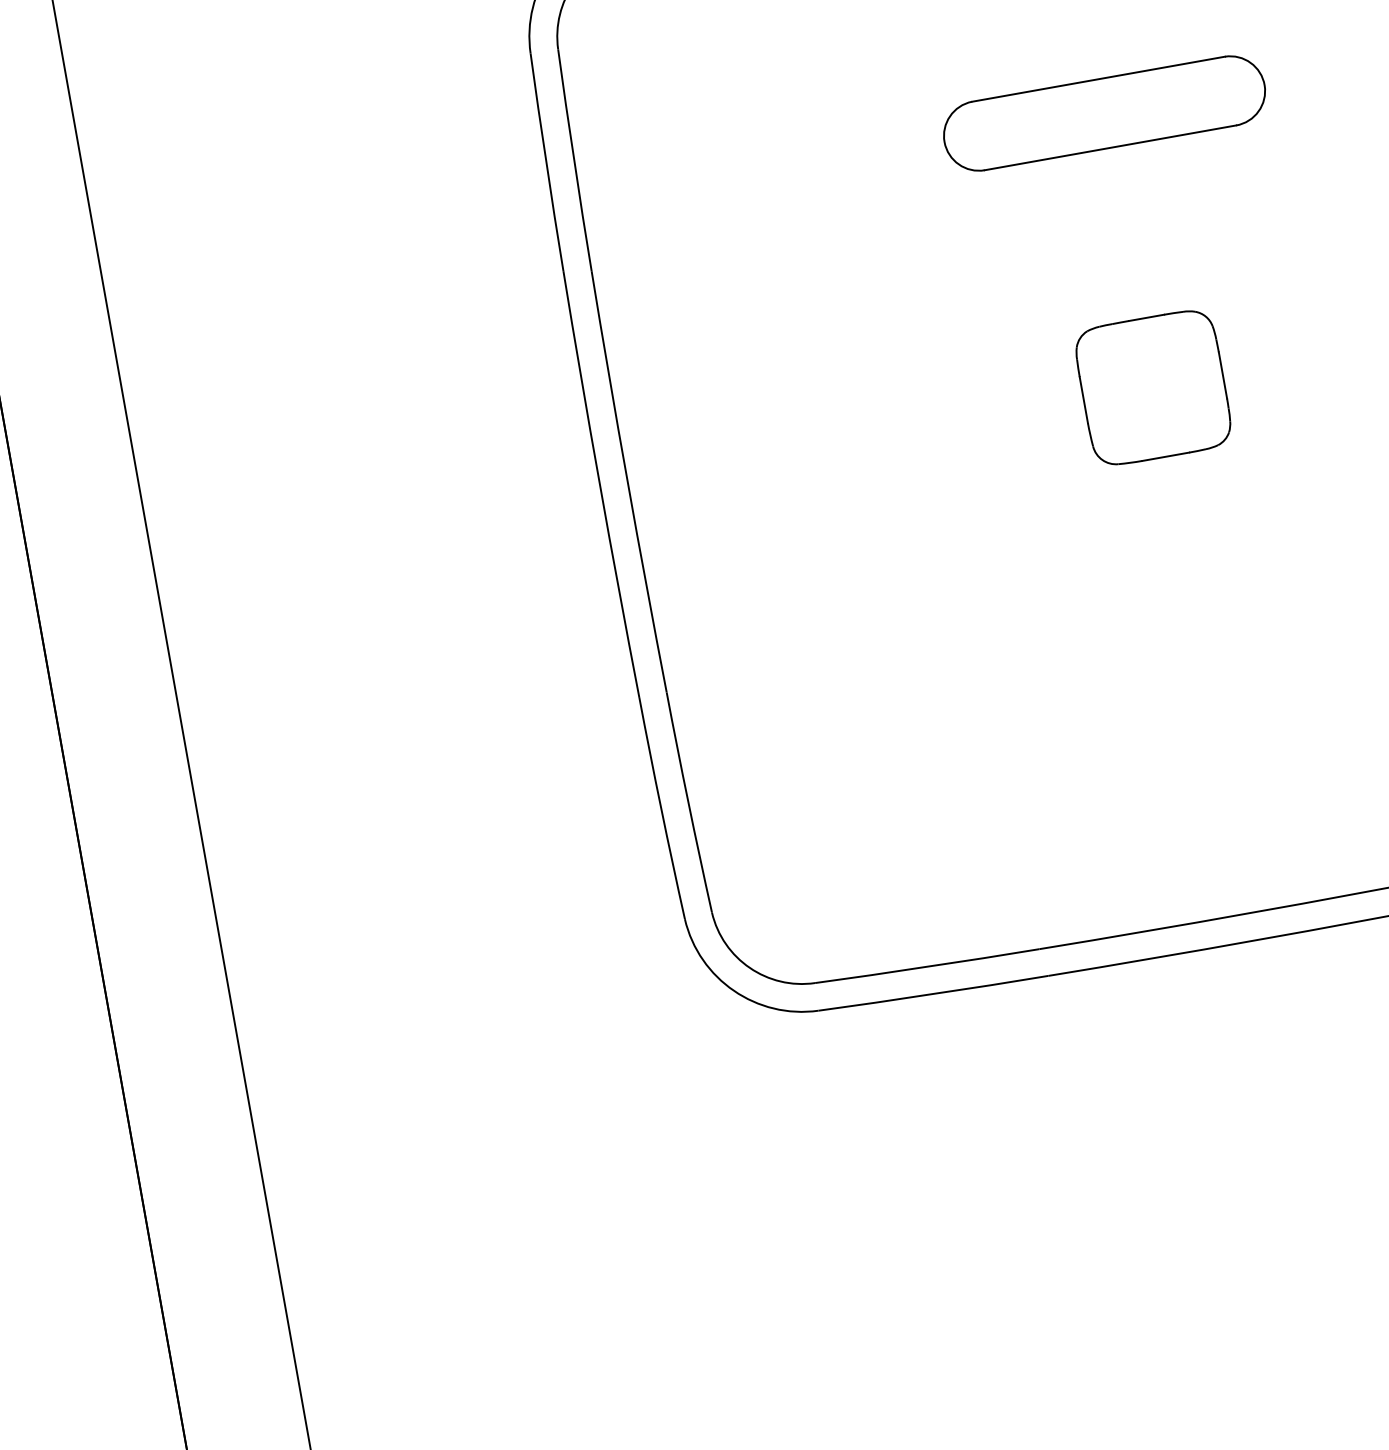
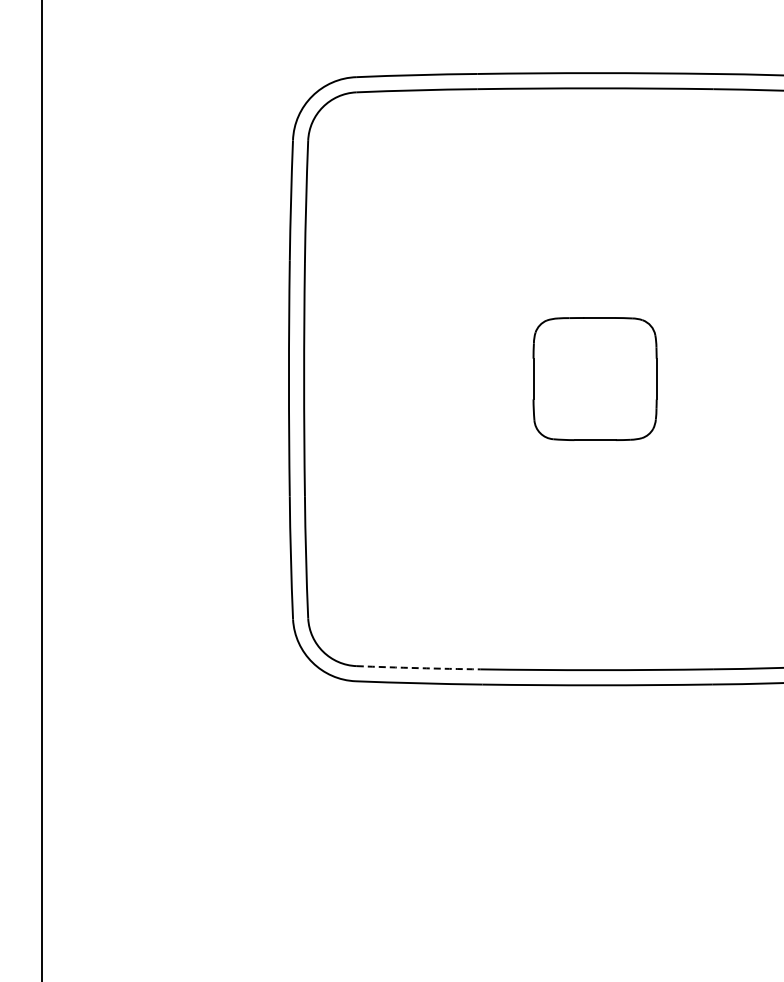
part: (1103, 113) -> (594, 227), removed
part: (1152, 388) -> (594, 379), size x1.6
arc: (927, 967) -> (418, 668), solid -> dashed

